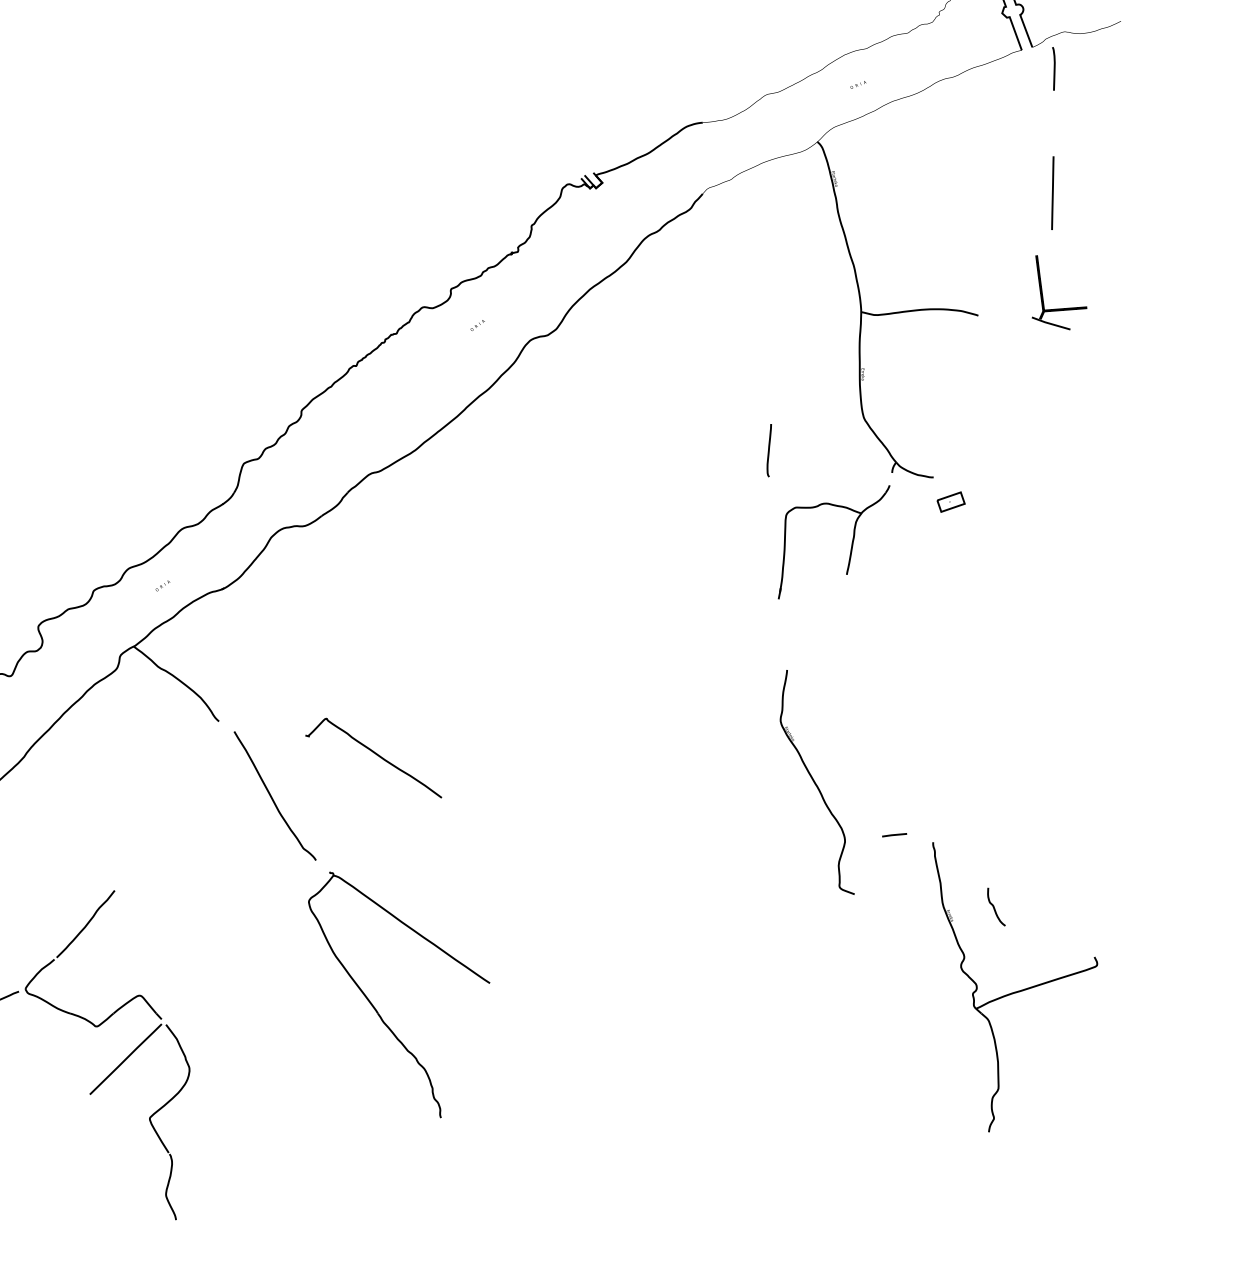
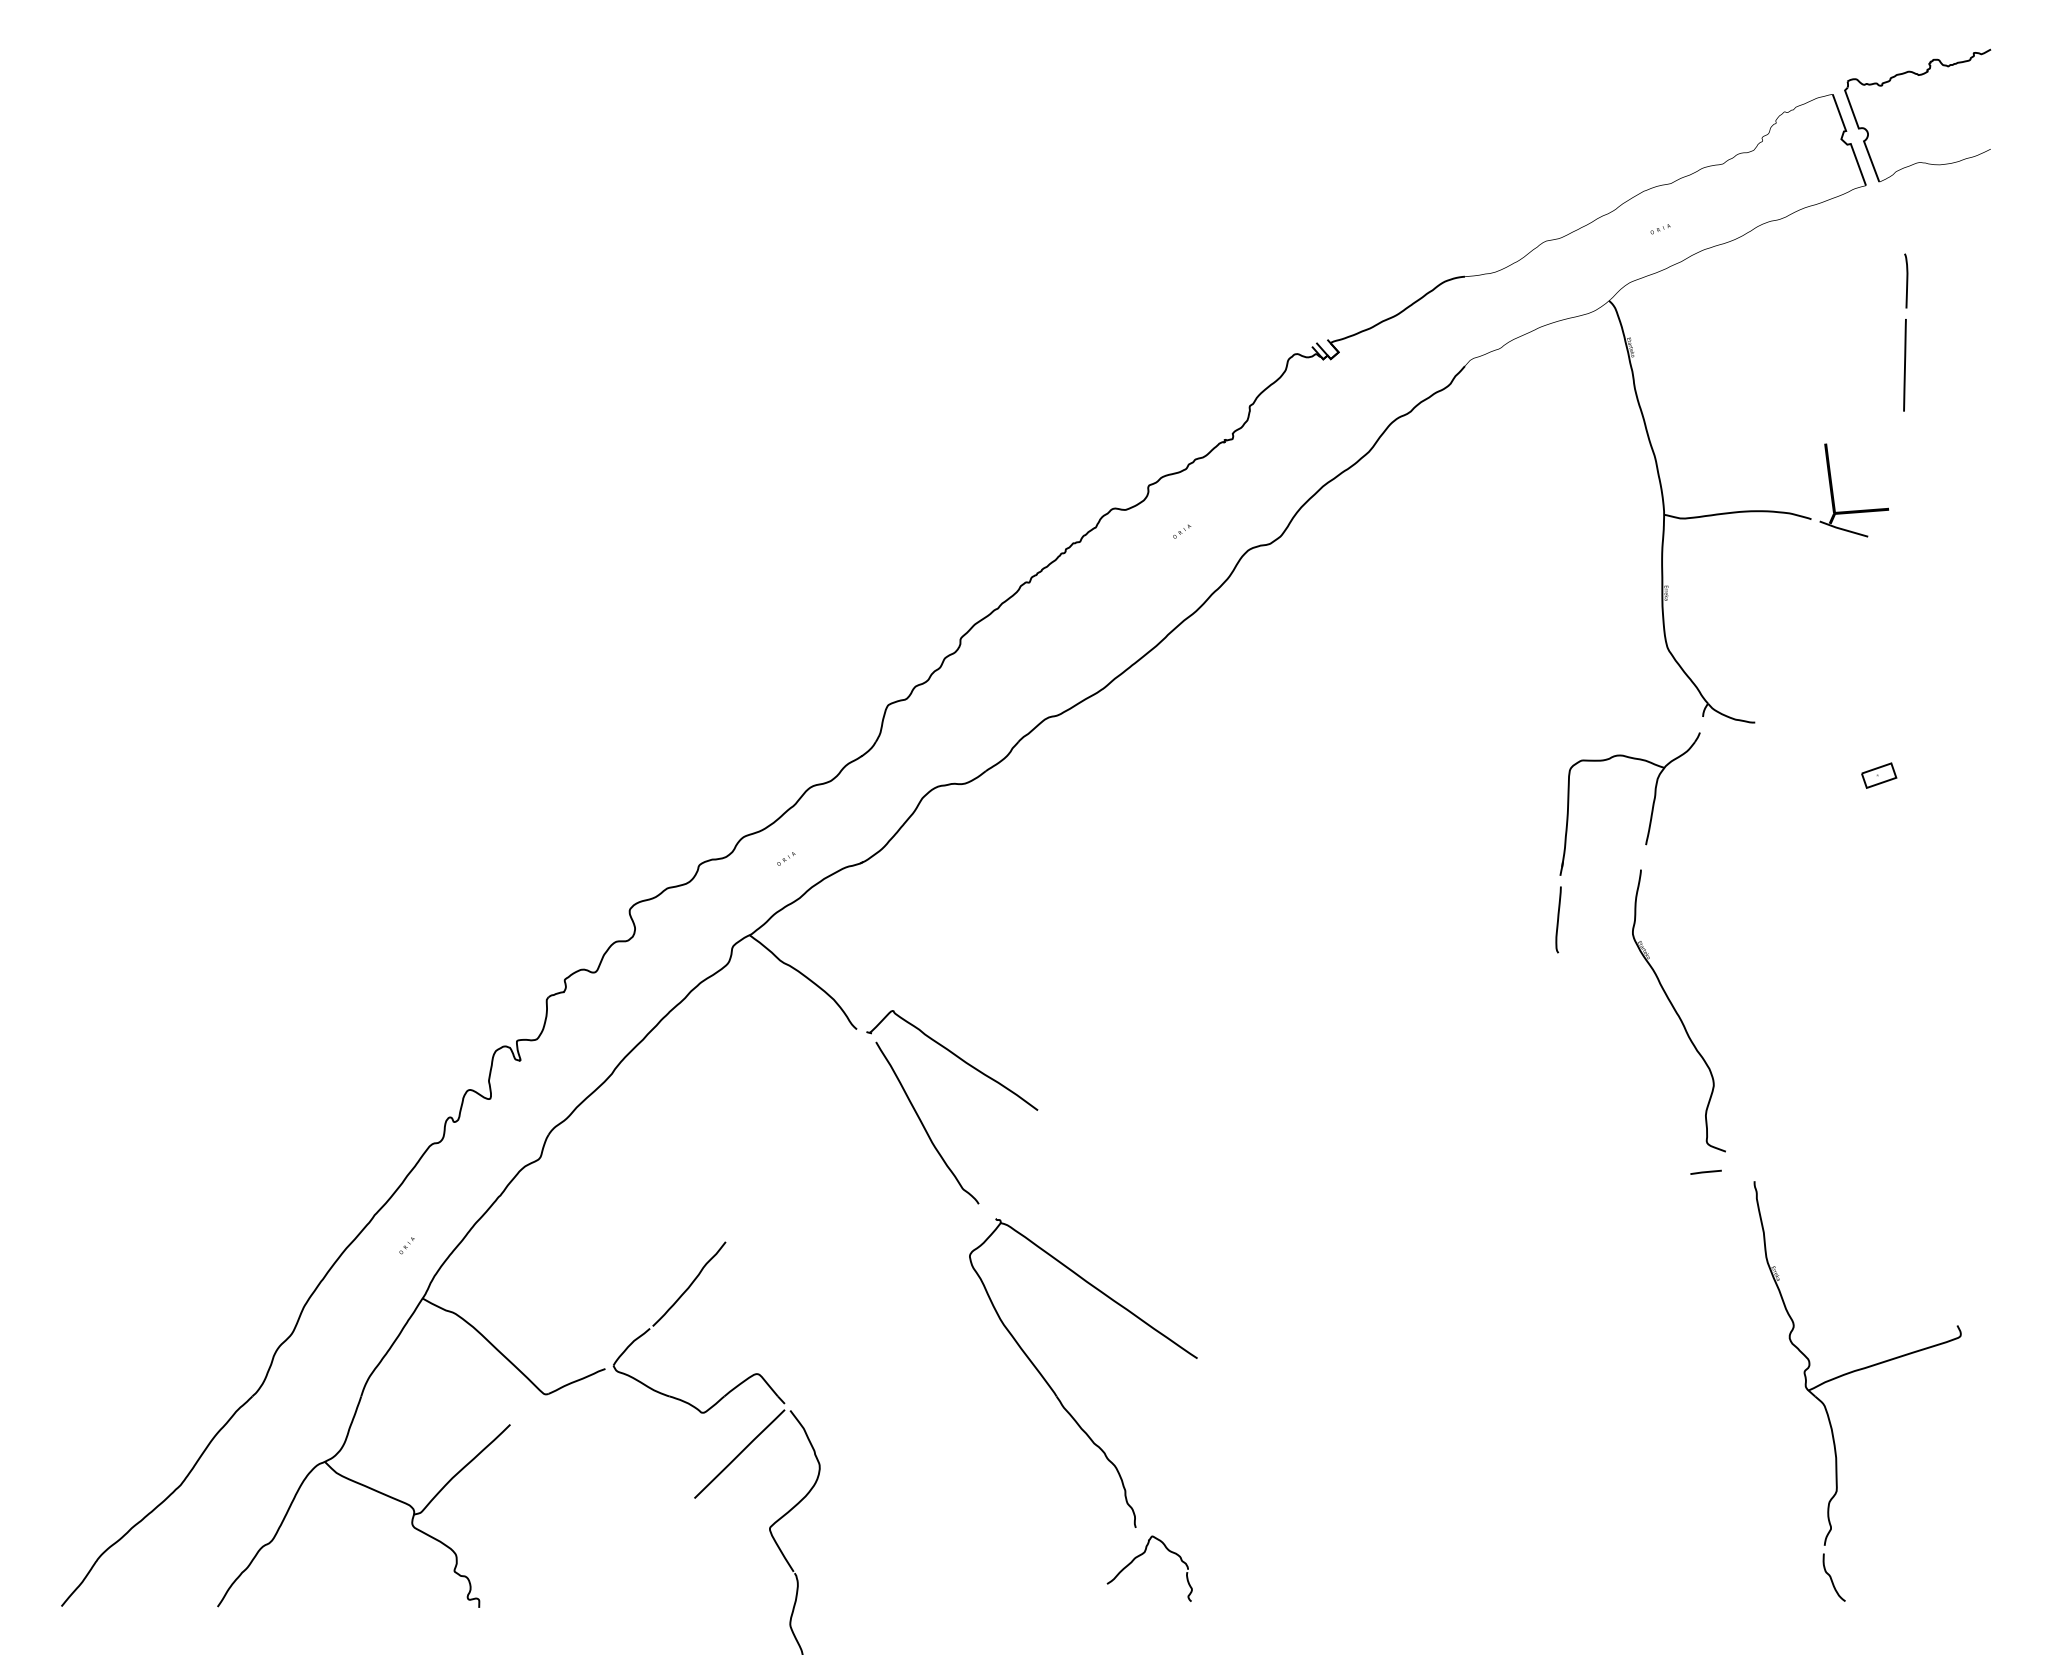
curve: (1054, 68) -> (1906, 280), moved
part: (1059, 308) -> (1854, 510), moved
curve: (769, 450) -> (1558, 919), moved
part: (951, 502) -> (1879, 775), moved
part: (373, 758) -> (952, 1060), moved
part: (816, 782) -> (1678, 1010), moved
curve: (994, 906) -> (1831, 1577), moved
part: (444, 1140) -> (1140, 1556), added

